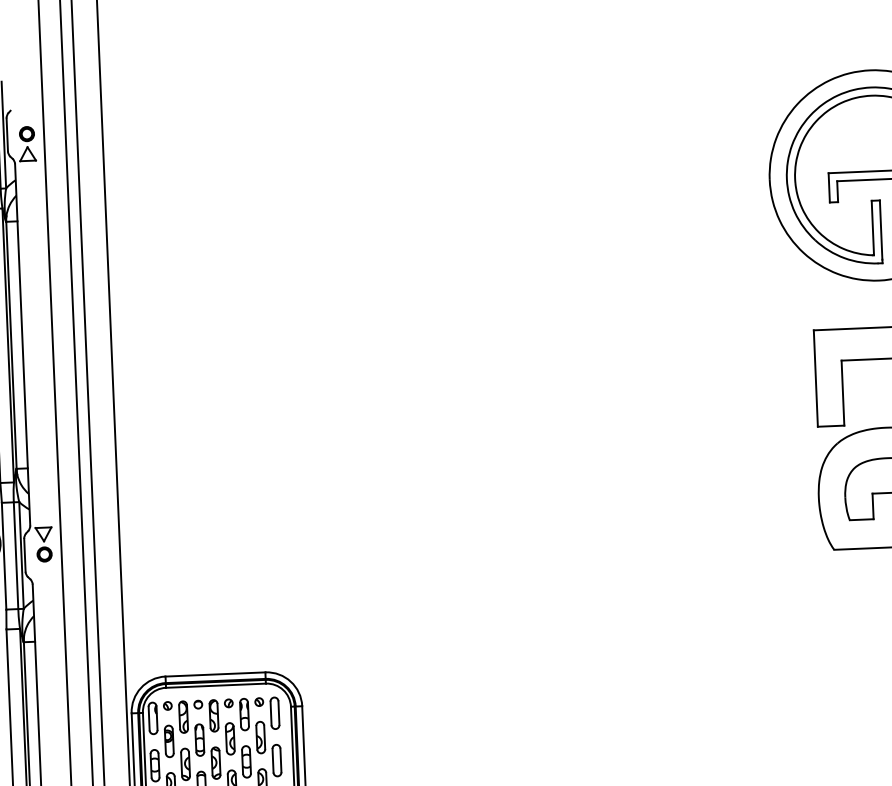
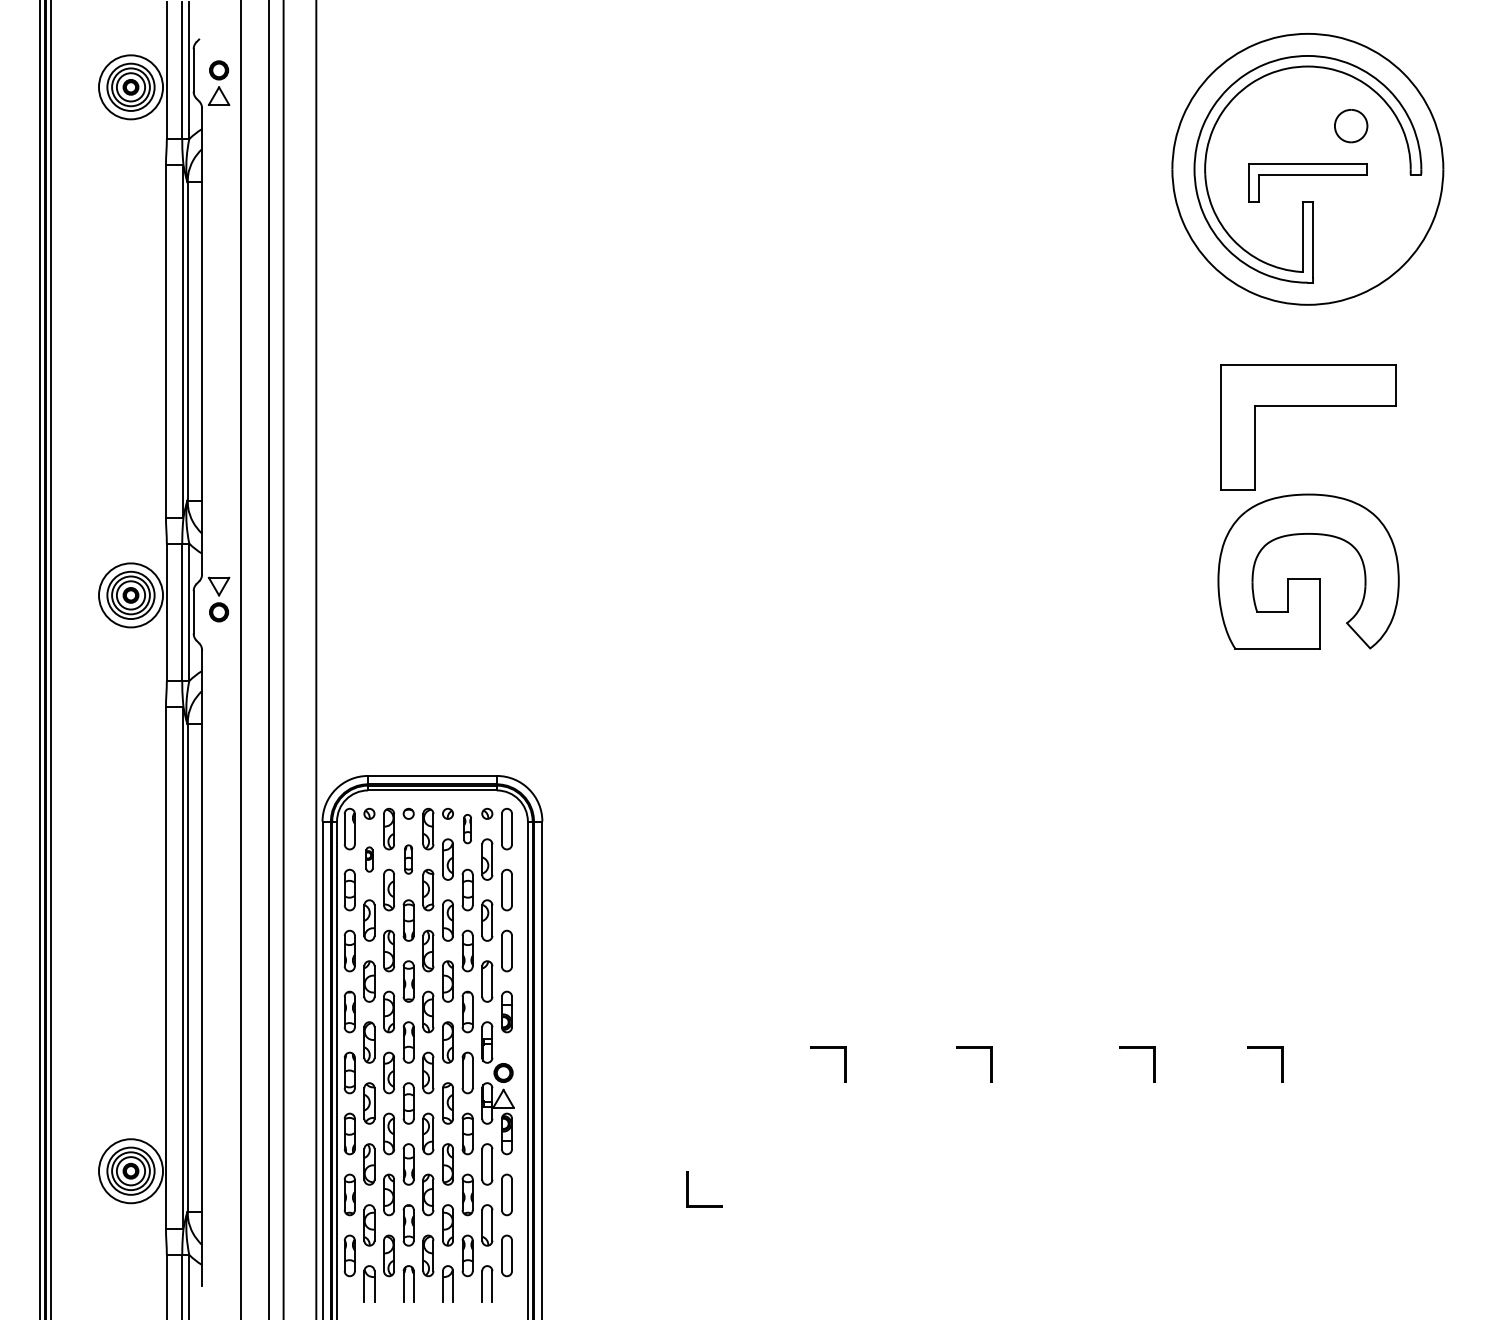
part: (244, 714) -> (467, 828), size x0.7
part: (199, 740) -> (408, 859), size x0.7
part: (169, 741) -> (369, 859), size x0.6

